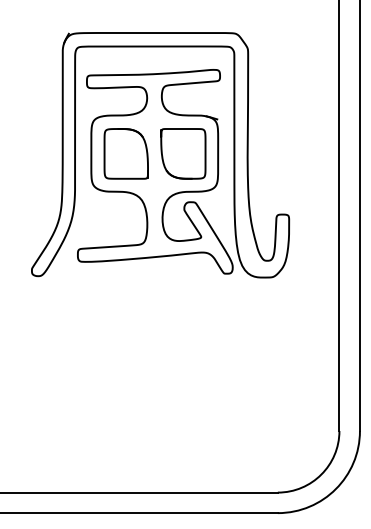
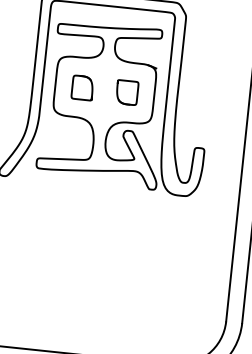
part: (125, 153) -> (82, 87), size x0.6
part: (183, 153) -> (127, 92), size x0.6

